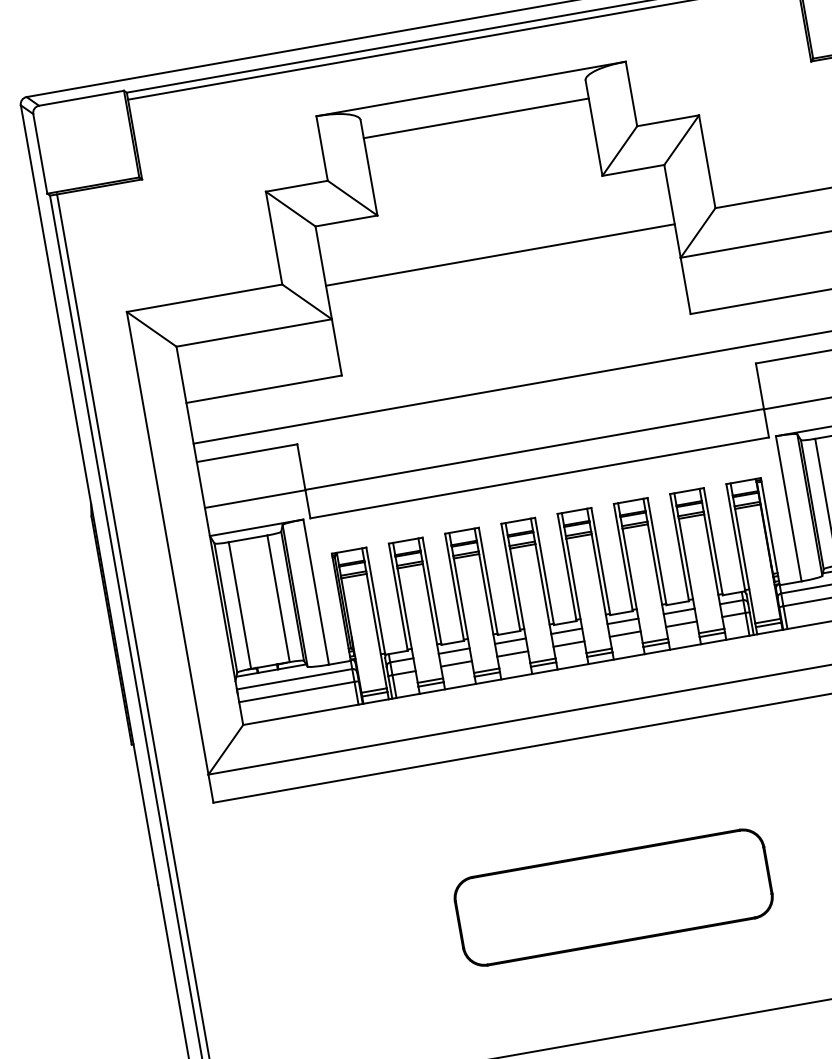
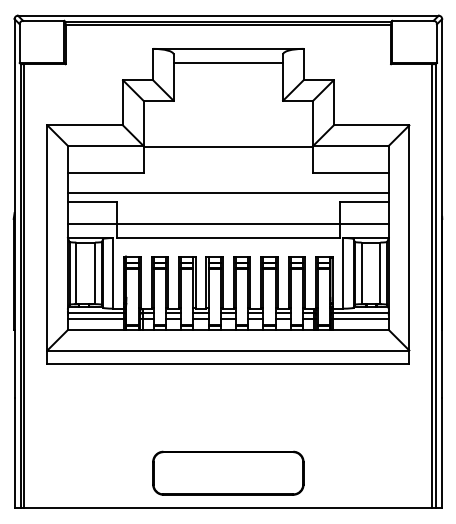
line: (500, 254) -> (228, 146), moved
part: (613, 896) -> (228, 472), moved

